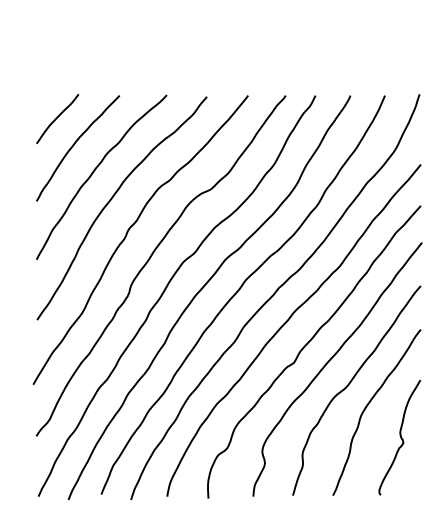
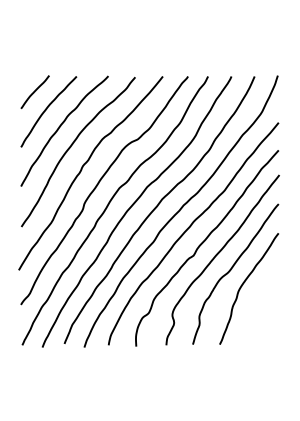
curve: (399, 437) -> (264, 305), removed

